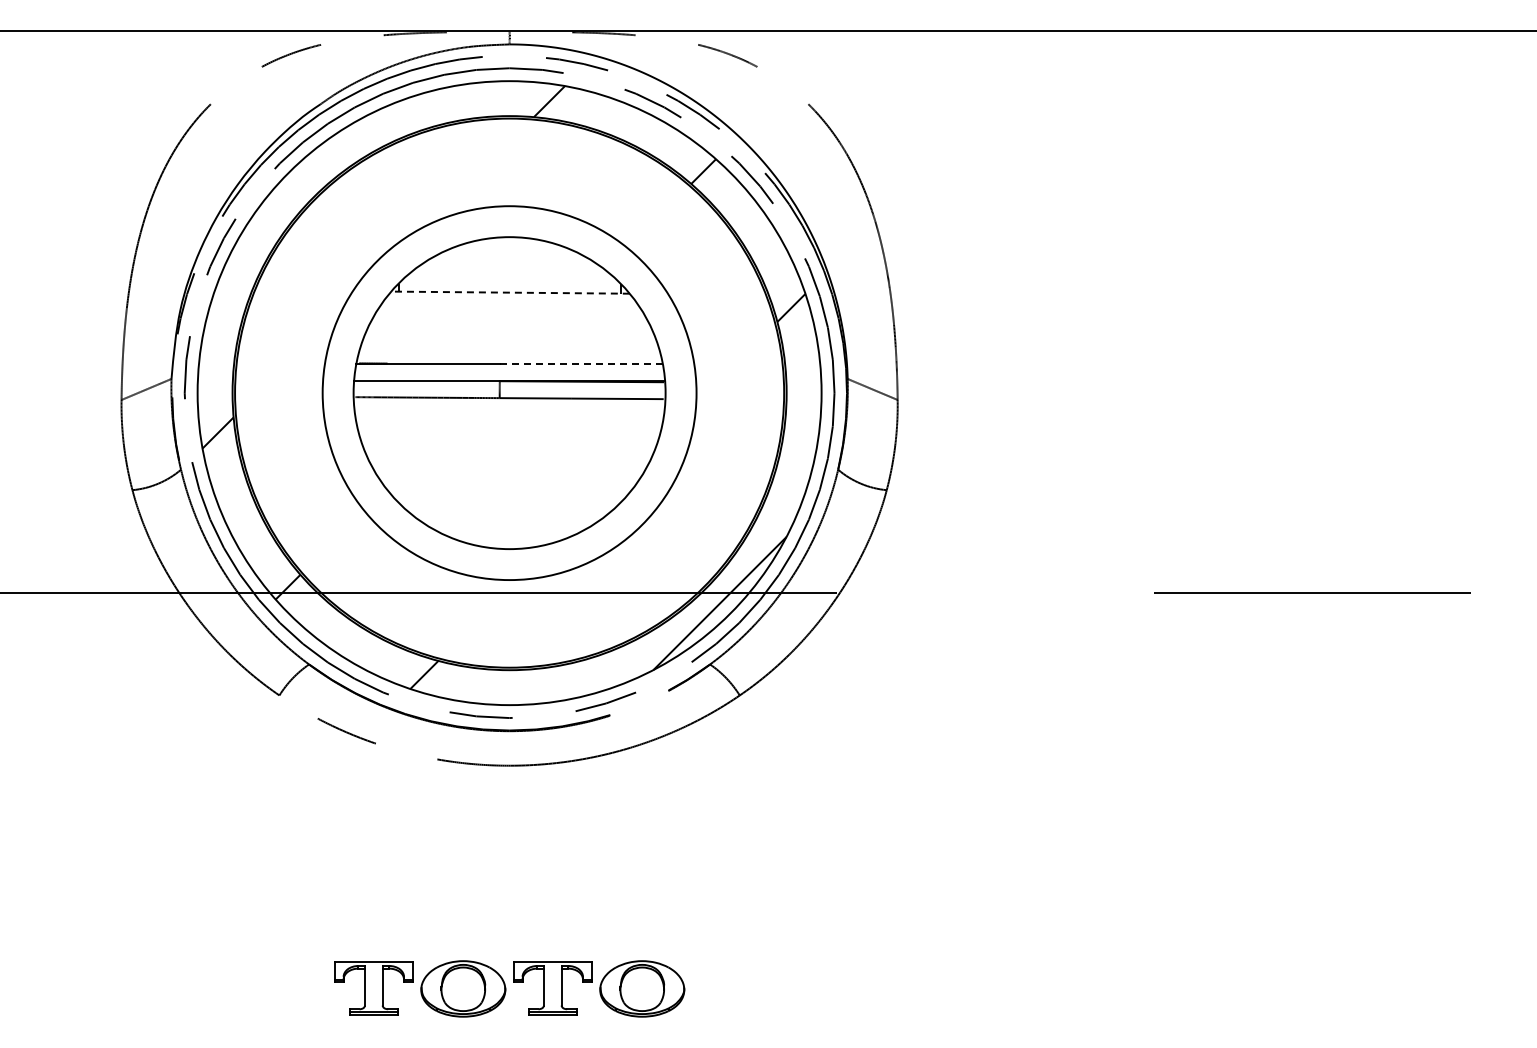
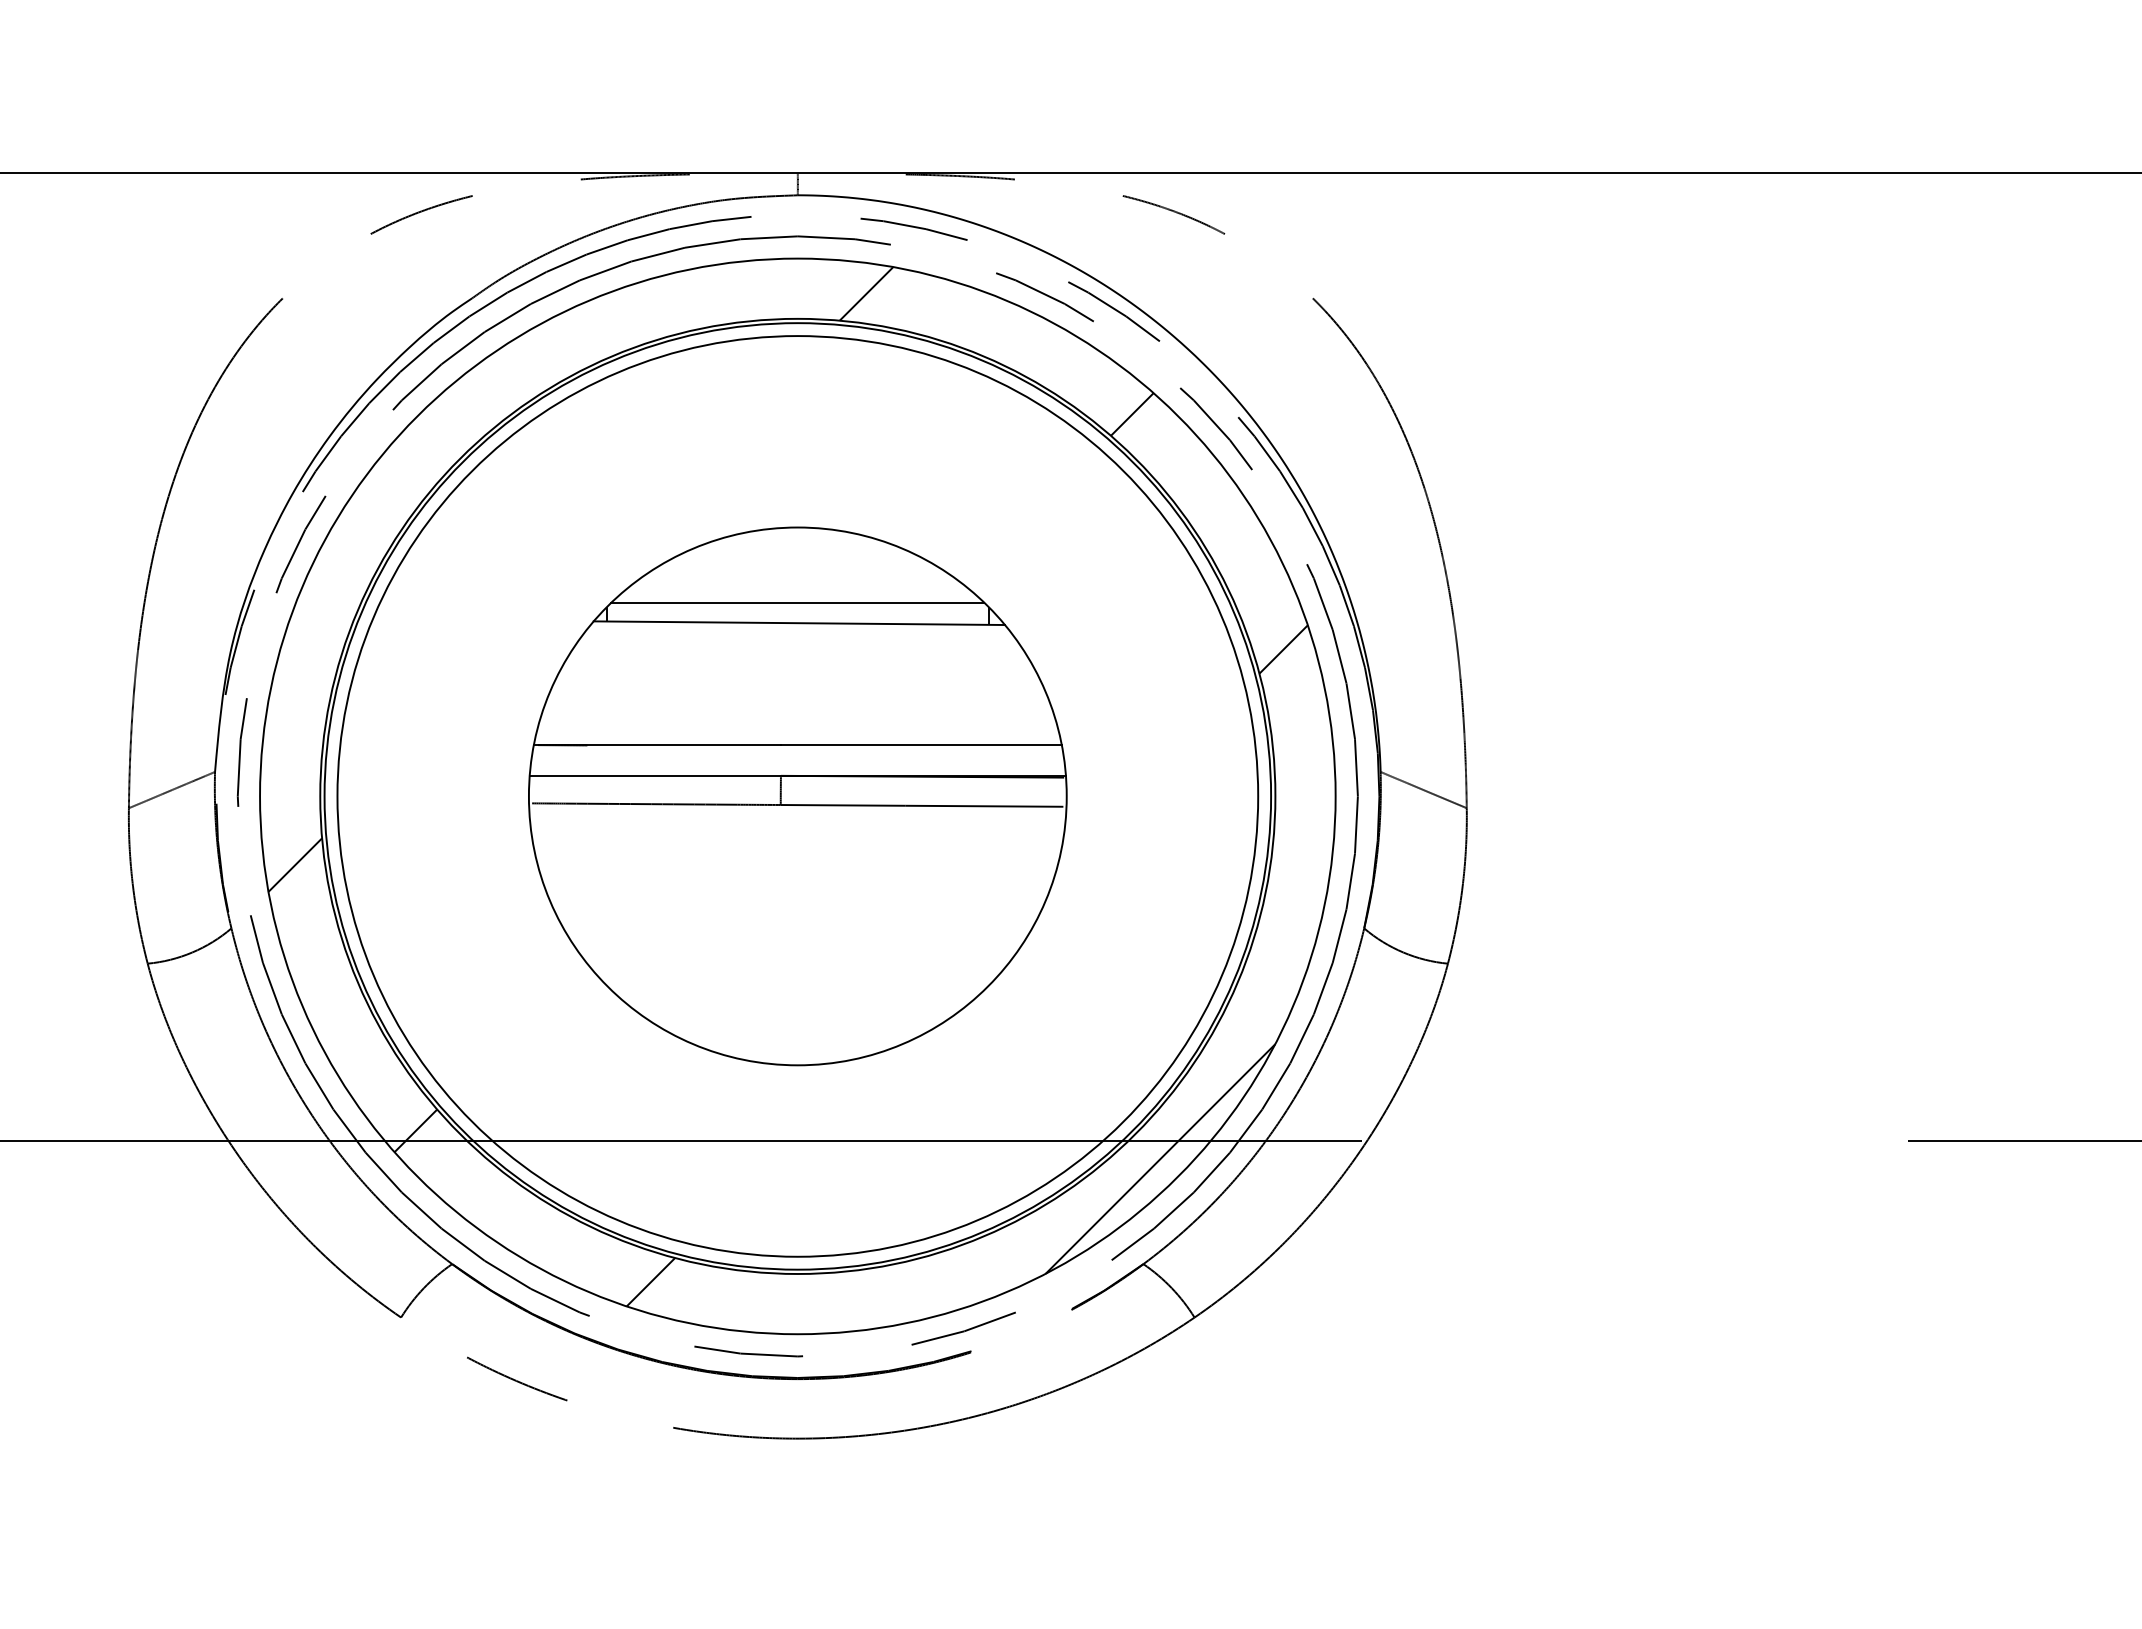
line: (509, 280) -> (797, 602), added
line: (510, 292) -> (799, 622), dashed -> solid
line: (580, 363) -> (920, 745), dashed -> solid
circle: (509, 393) -> (797, 797), size x1.43

